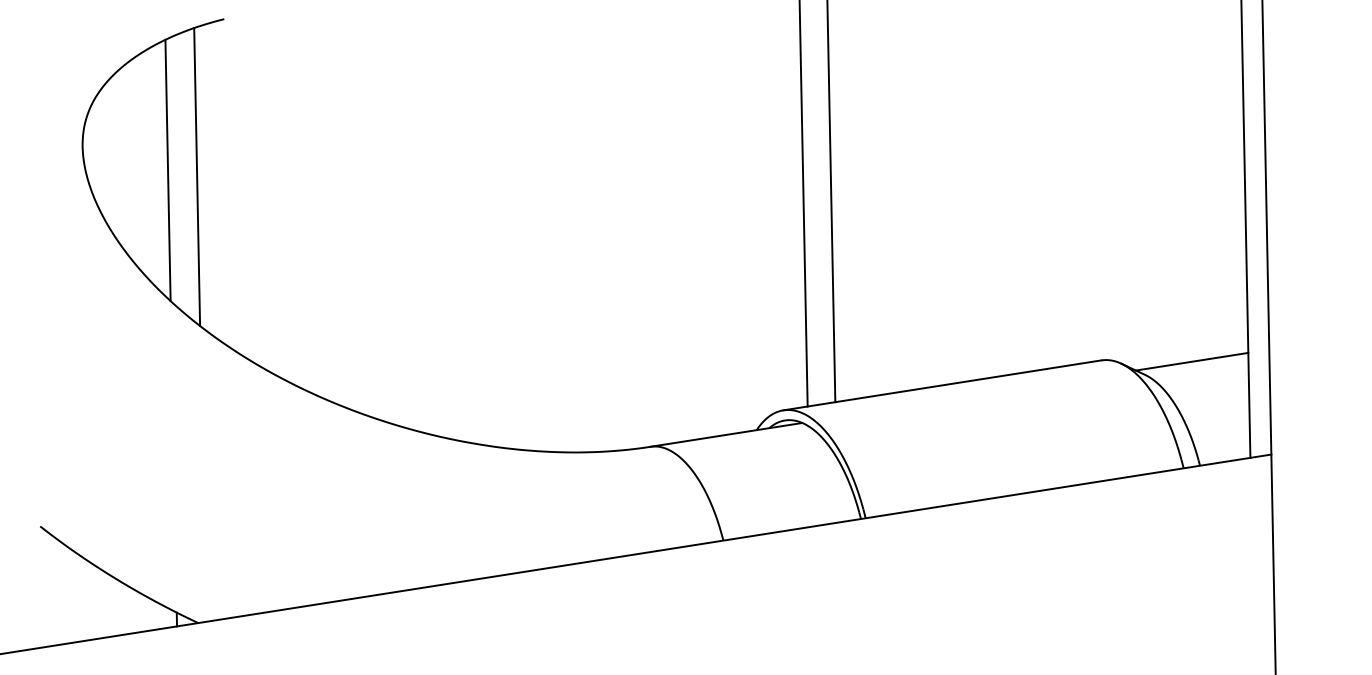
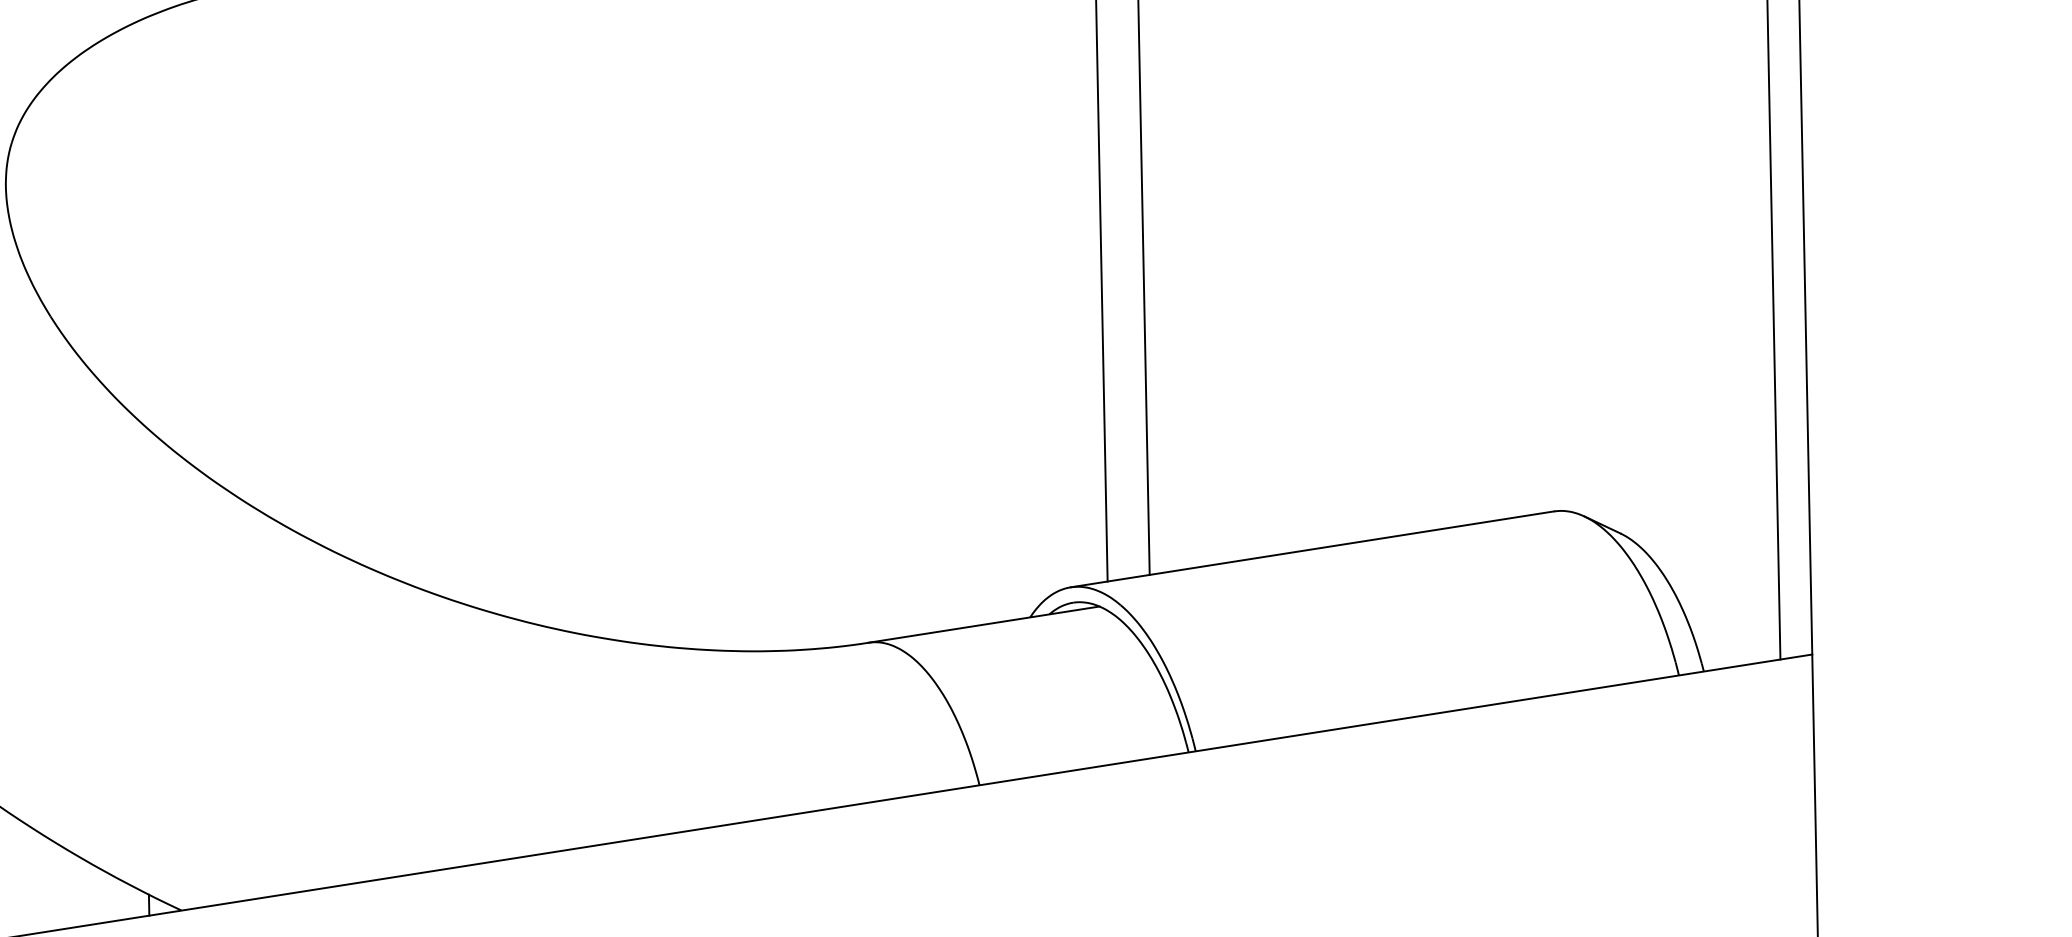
line: (167, 170) -> (134, 222), removed
line: (197, 177) -> (180, 233), removed
line: (1191, 361) -> (1690, 513), removed

